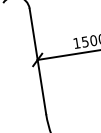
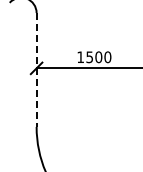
line: (37, 61) -> (36, 69), solid -> dashed

